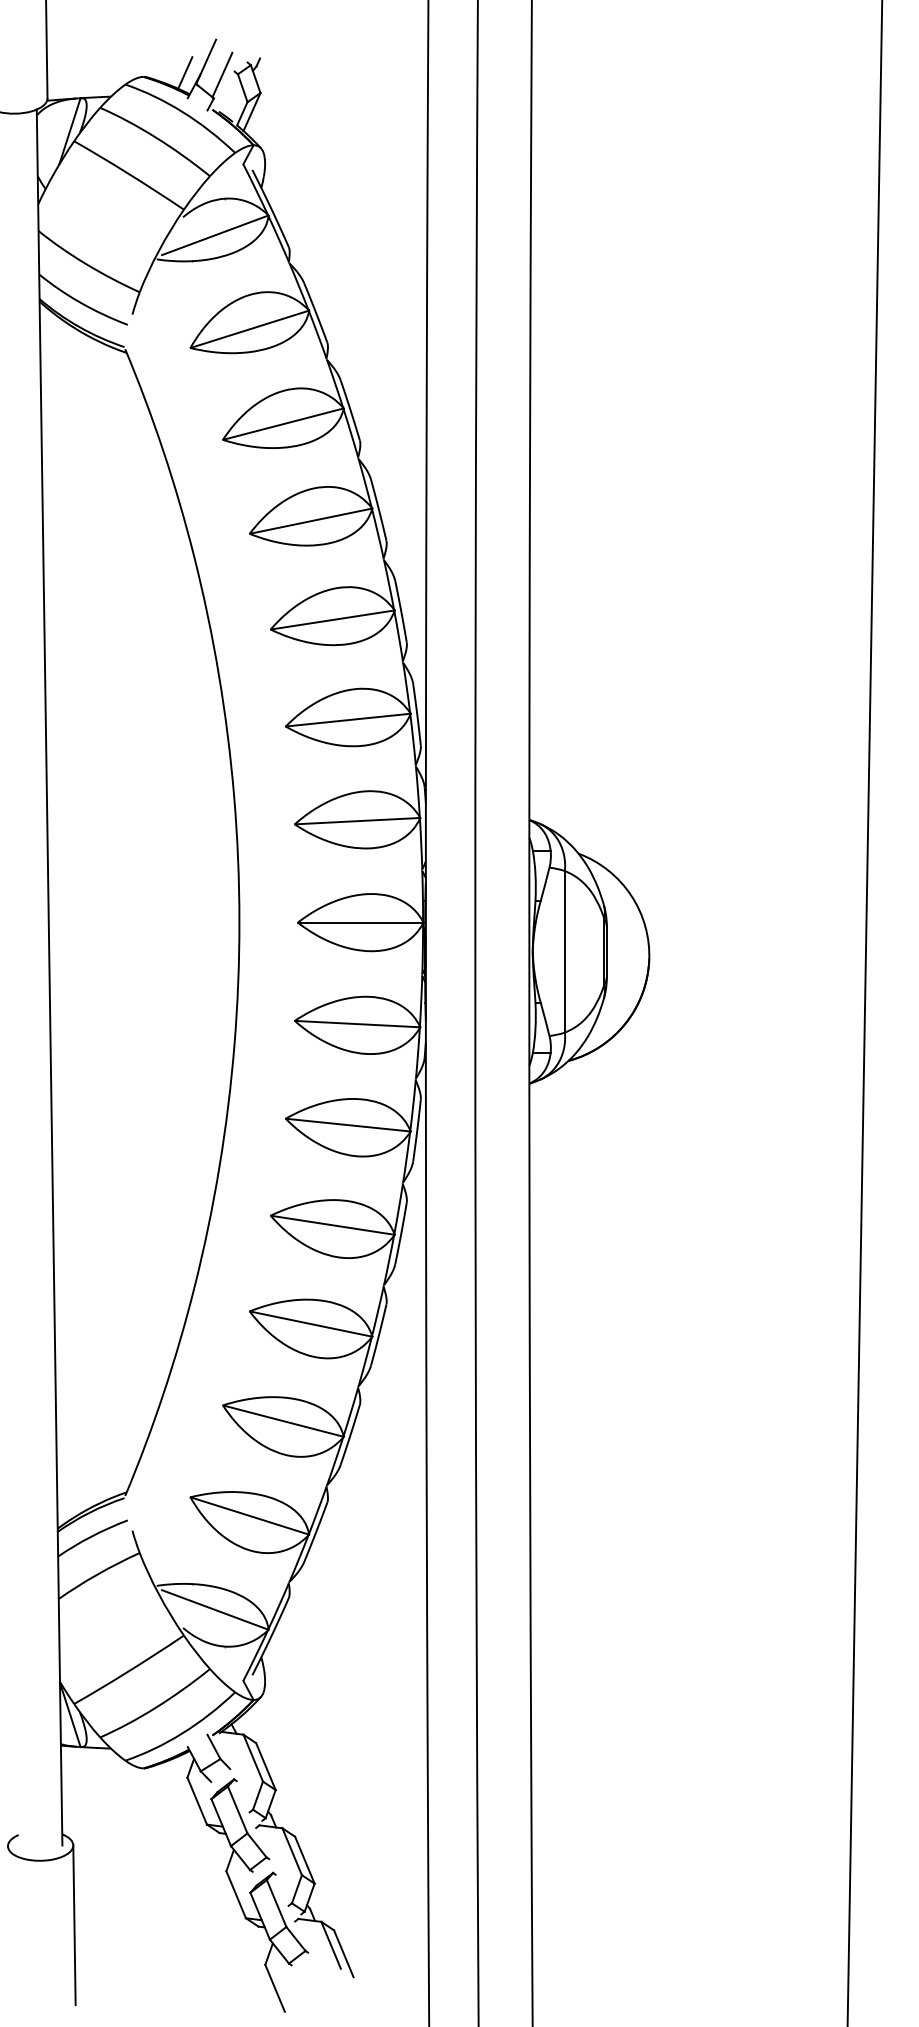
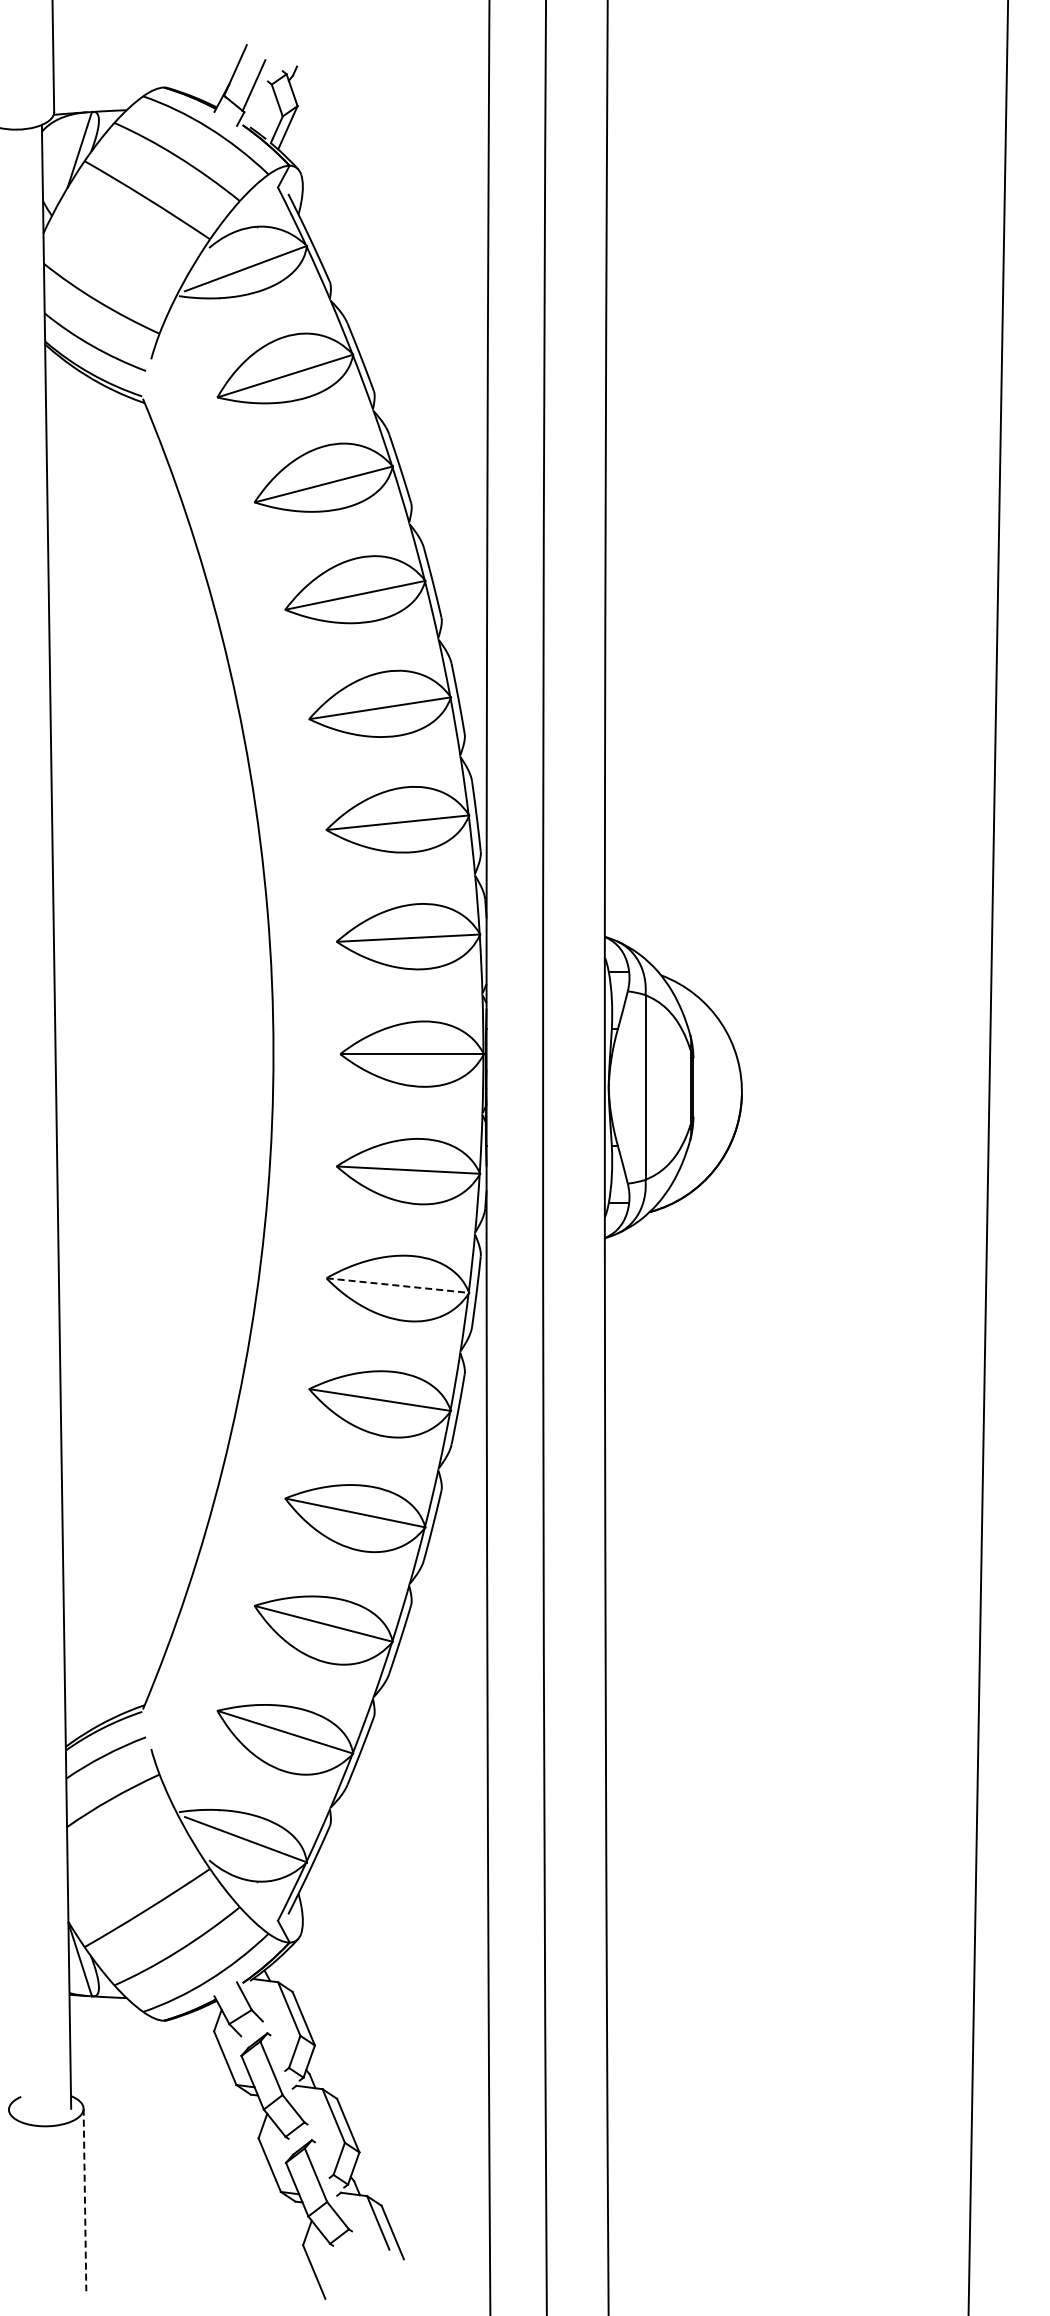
line: (185, 73) -> (211, 83), removed
line: (347, 1125) -> (397, 1285), solid -> dashed
line: (74, 1925) -> (84, 2200), solid -> dashed

